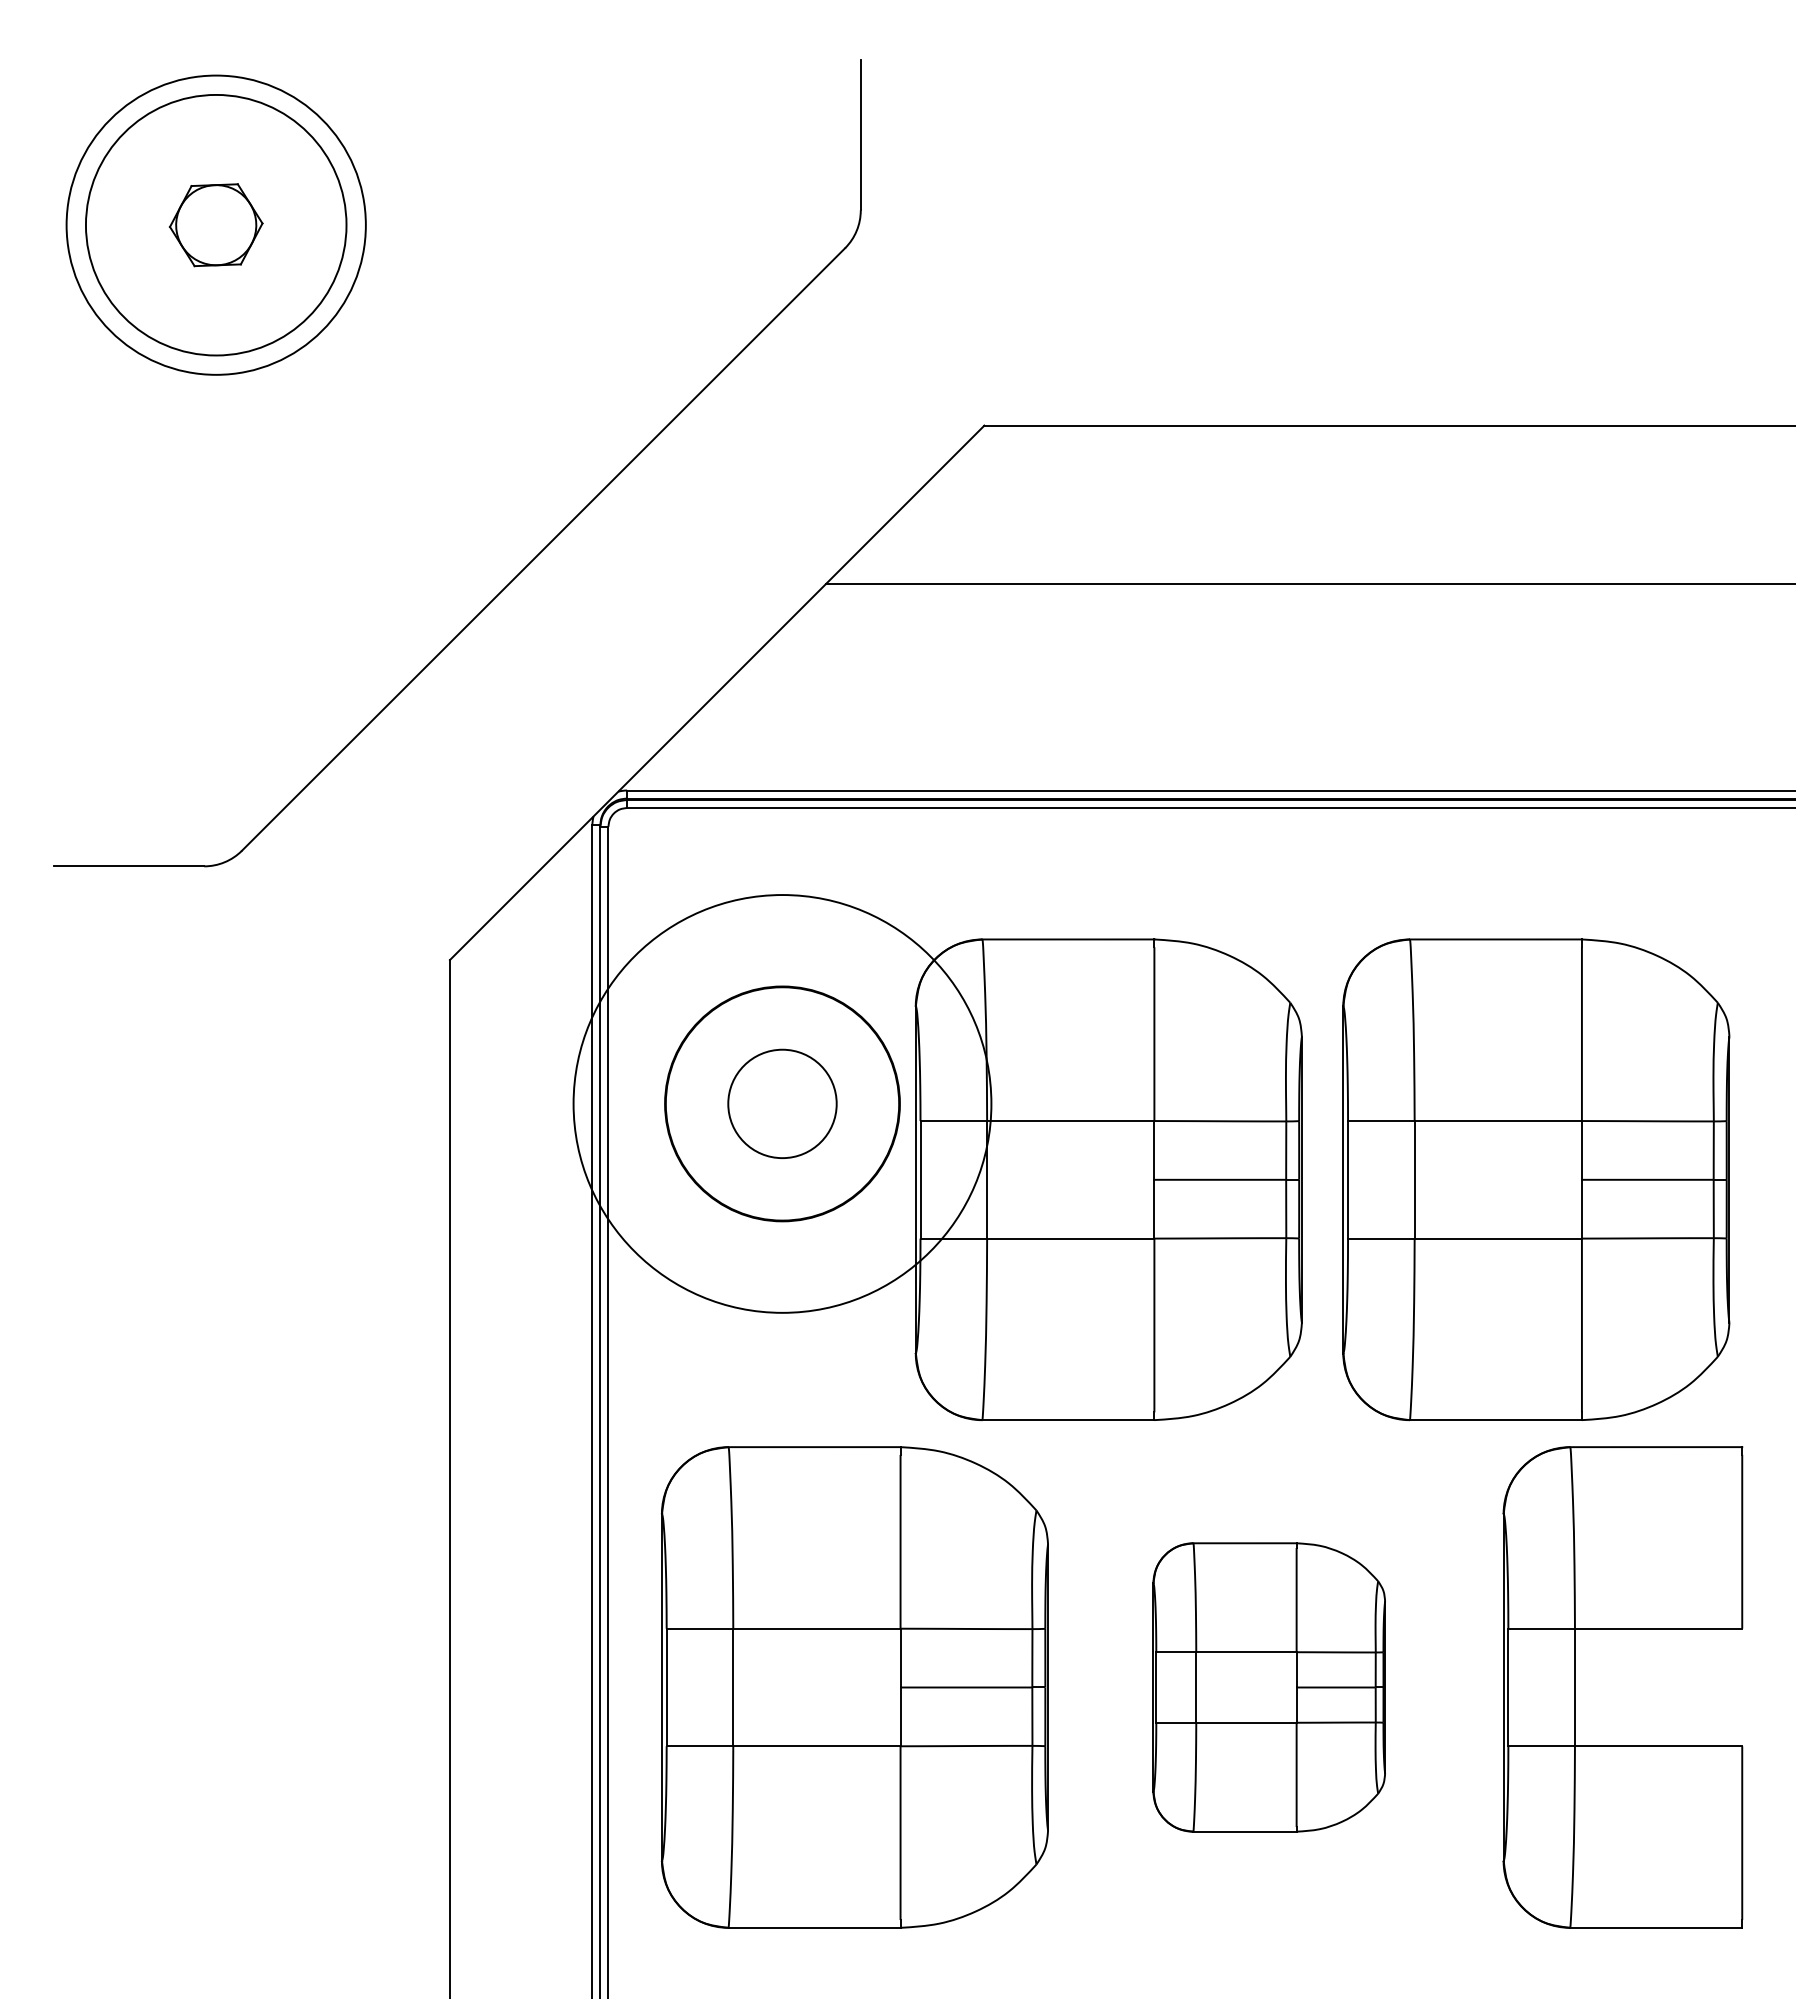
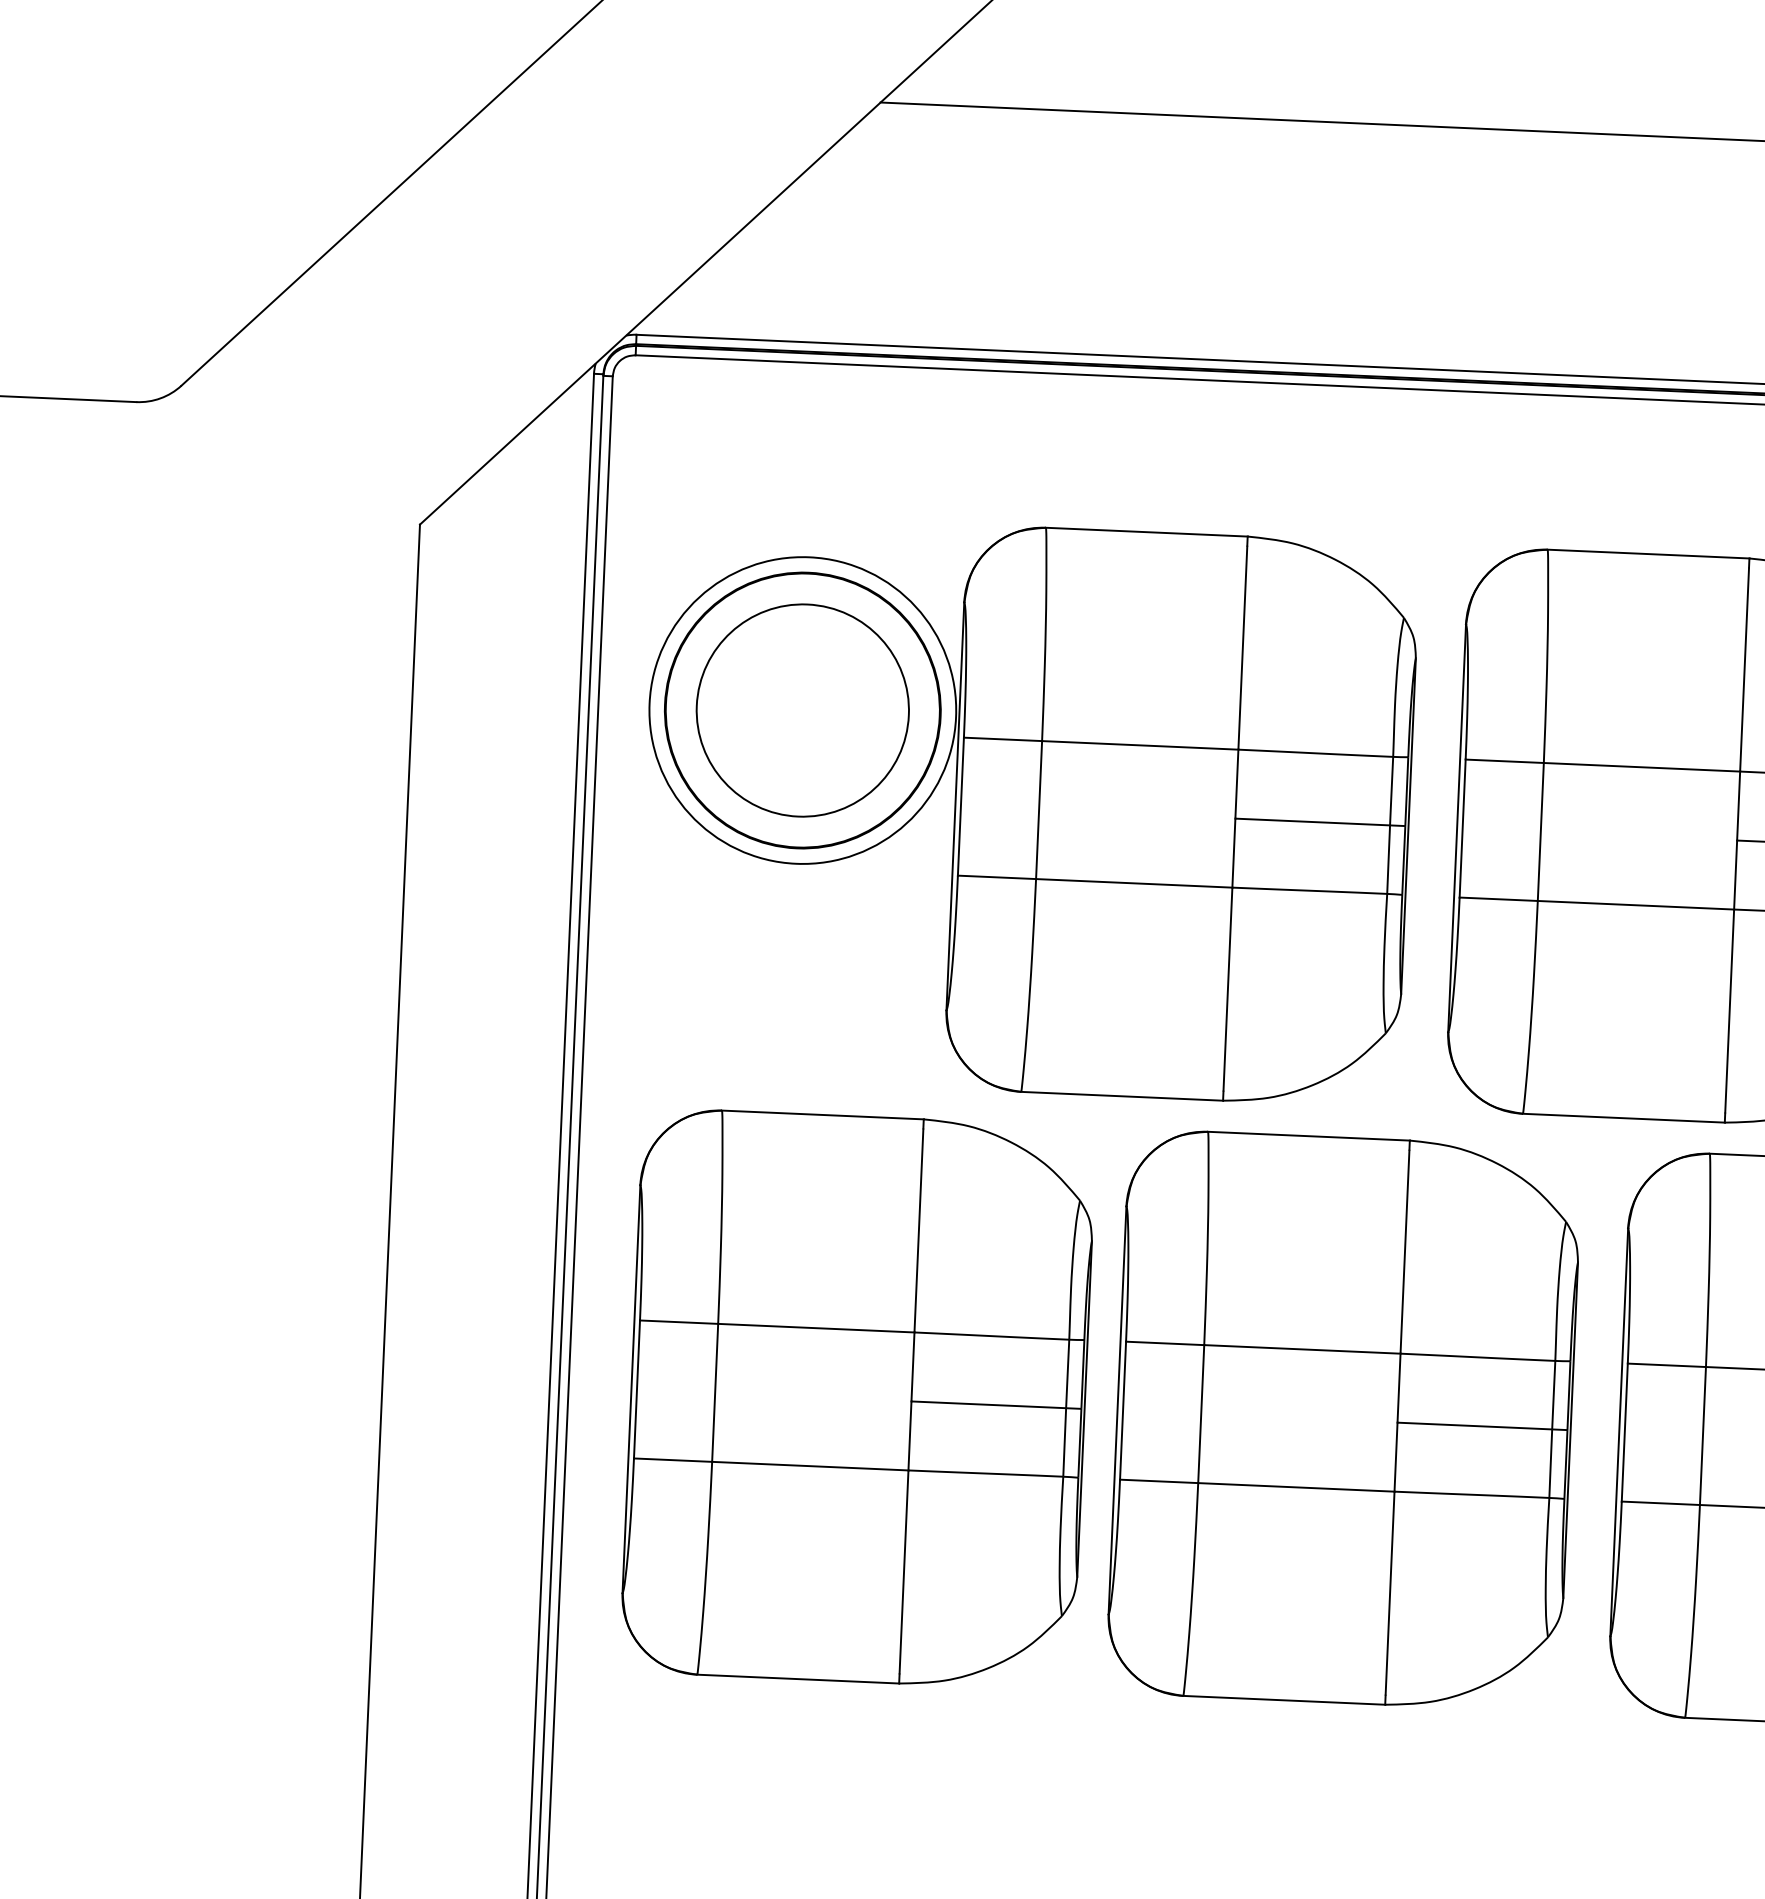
circle: (782, 1103) -> (802, 710), size x0.62
circle: (782, 1103) -> (802, 710), size x1.67
part: (1269, 1687) -> (1344, 1420), size x1.67

